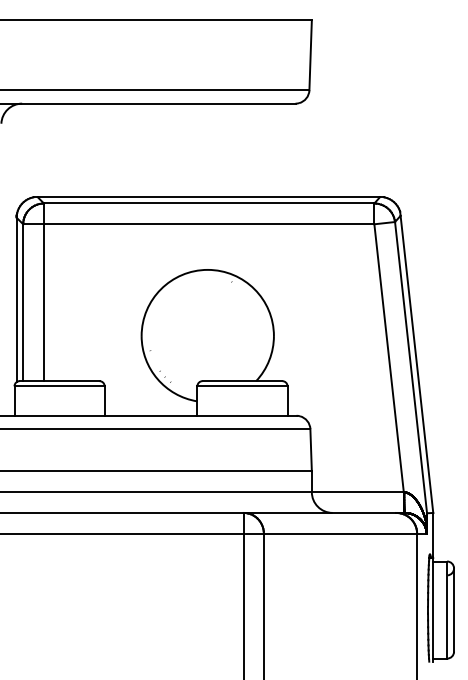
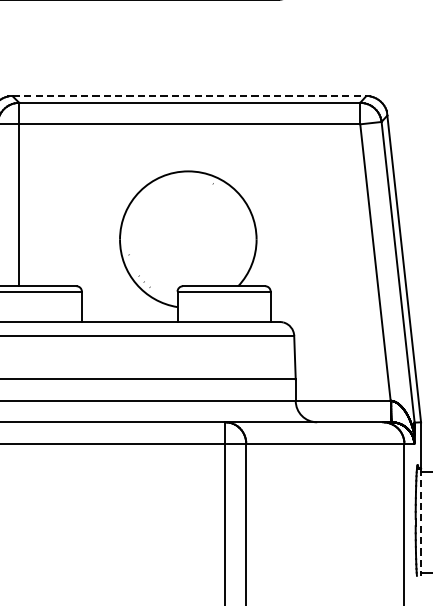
line: (209, 197) -> (190, 96), solid -> dashed
line: (433, 610) -> (421, 523), solid -> dashed

